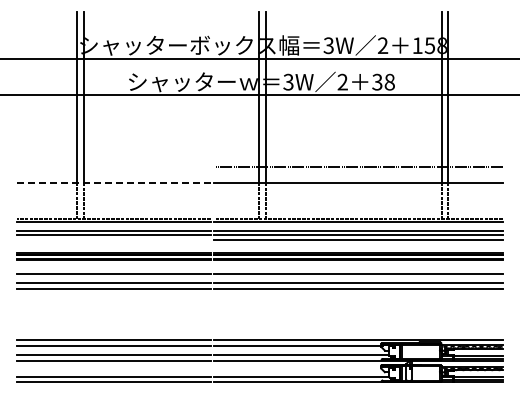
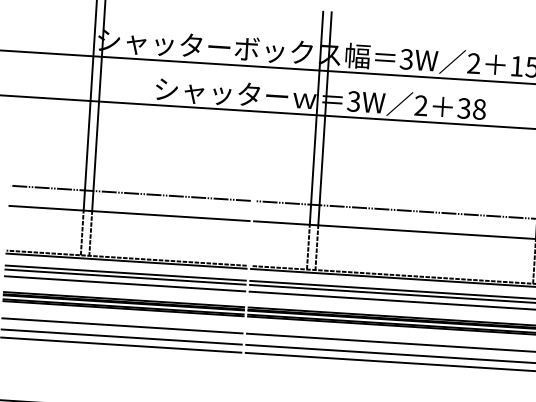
line: (113, 167) -> (129, 193), added
line: (114, 183) -> (129, 213), dashed -> solid
line: (113, 240) -> (124, 284), added

